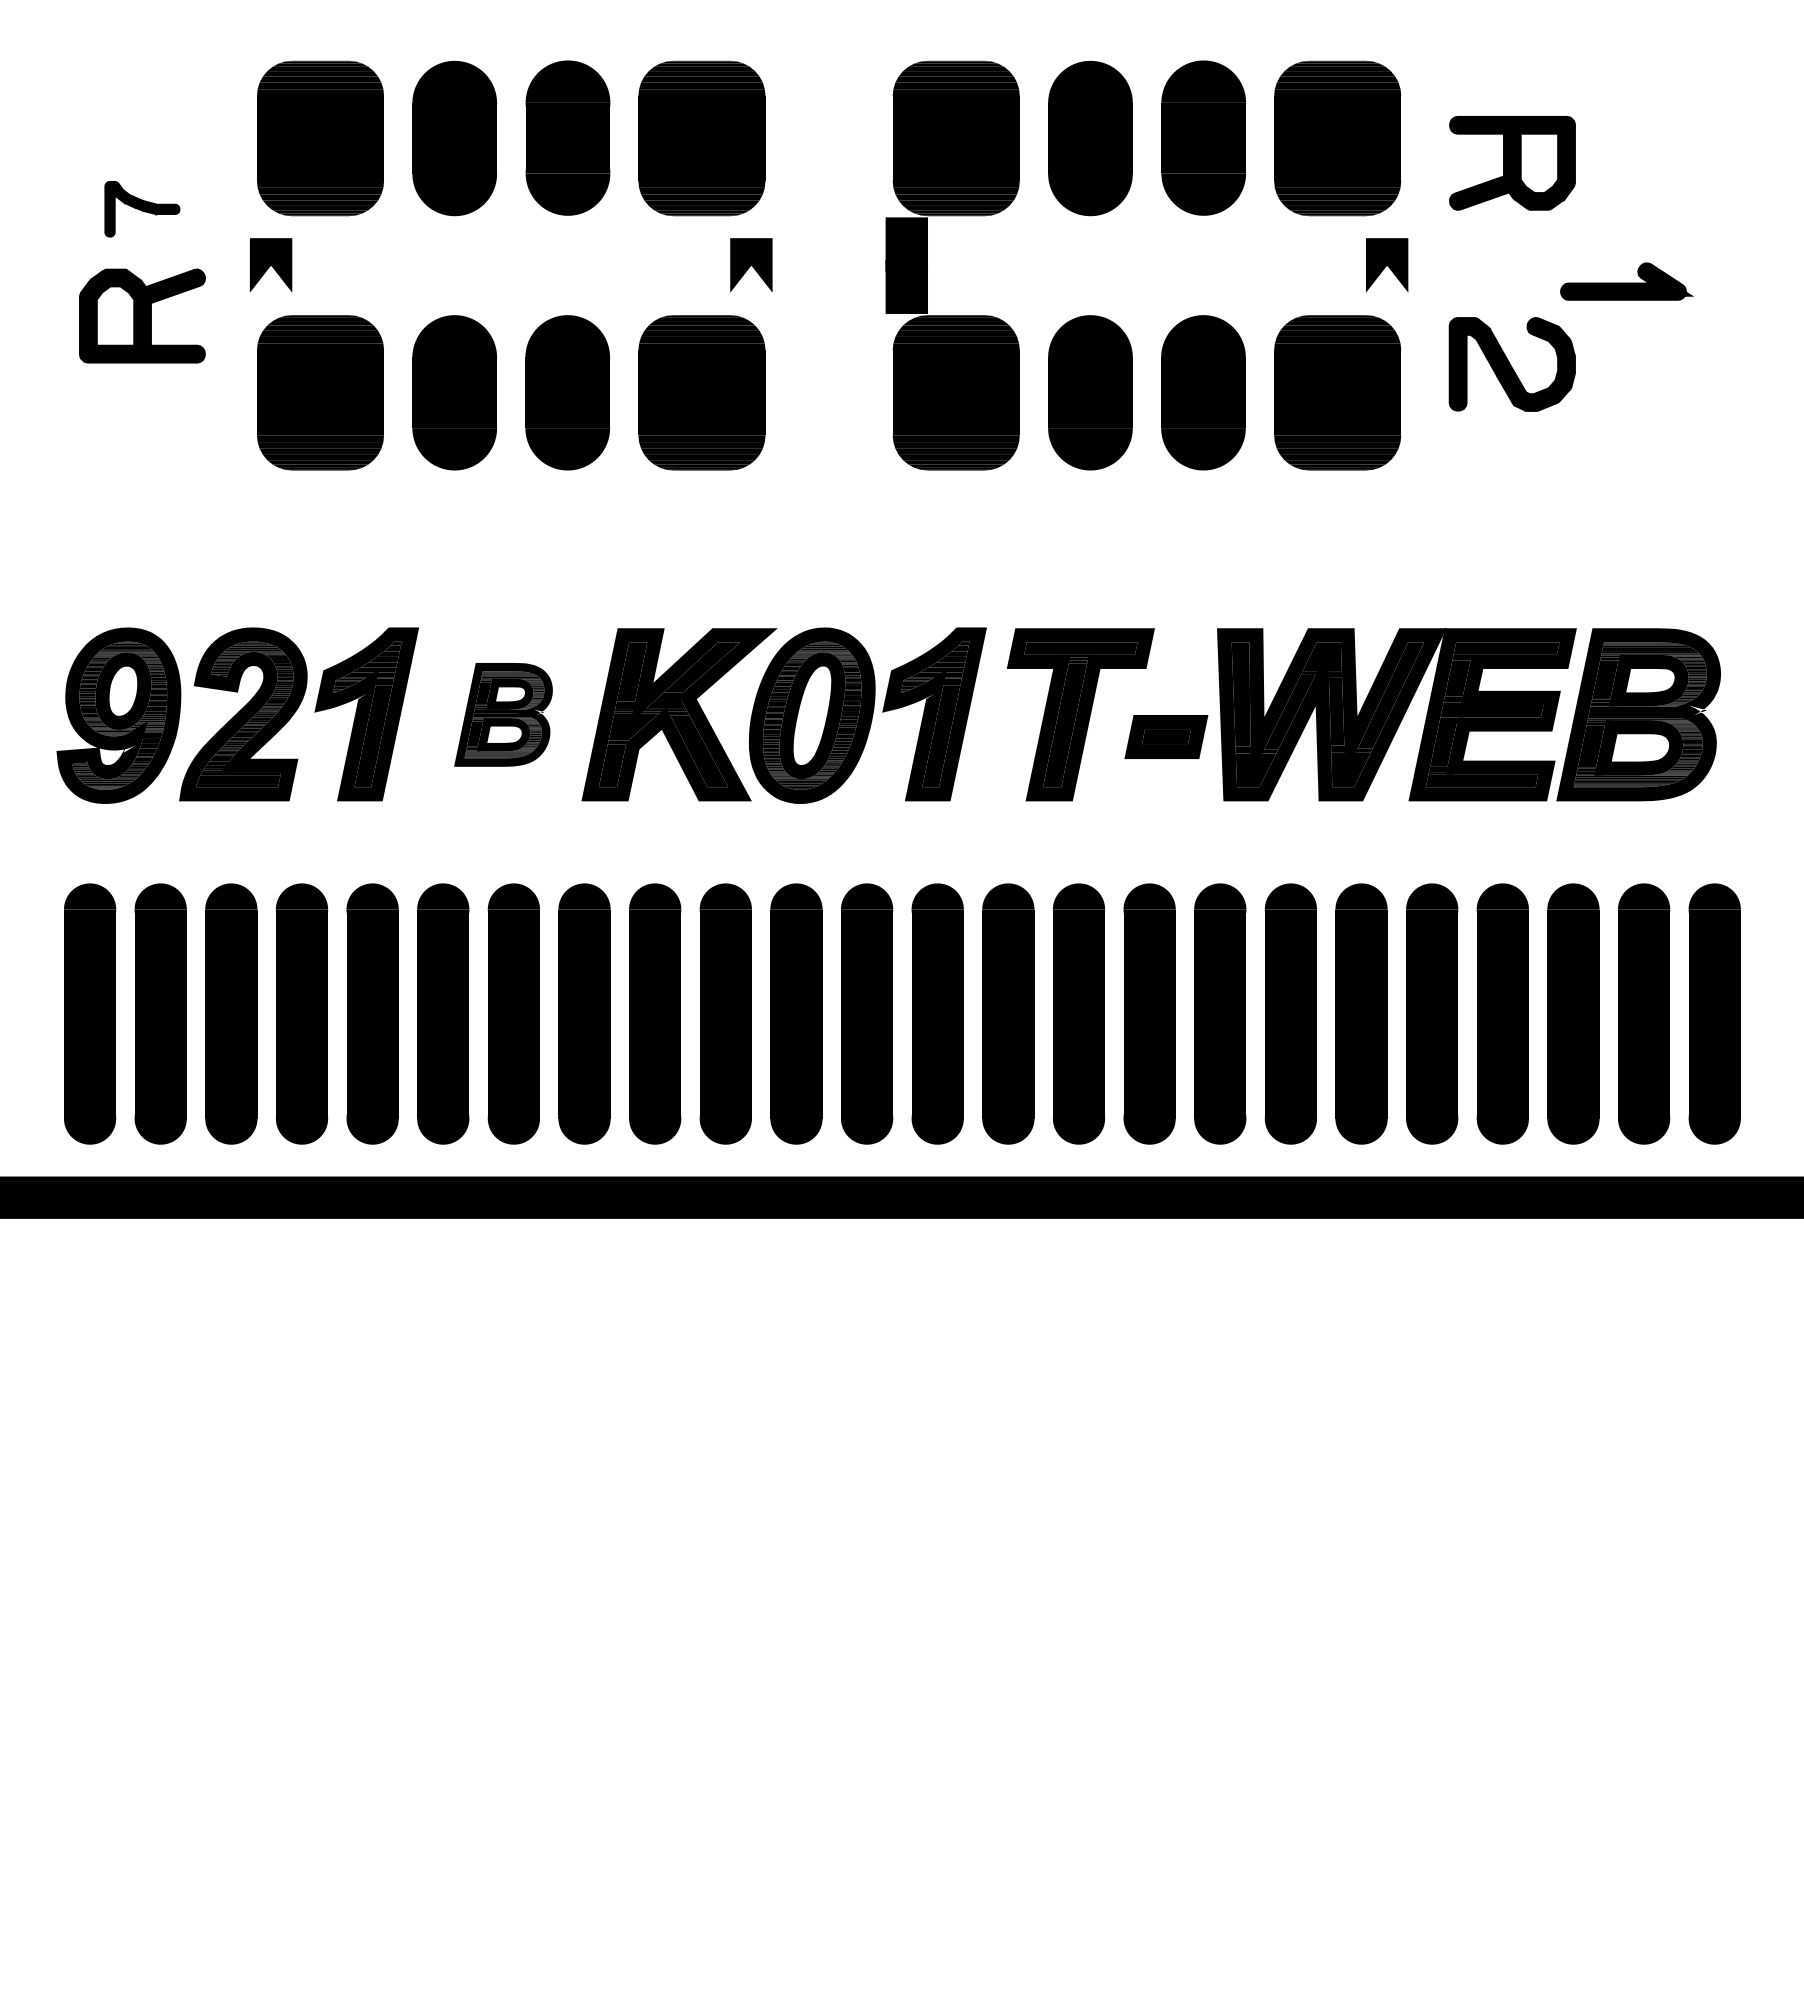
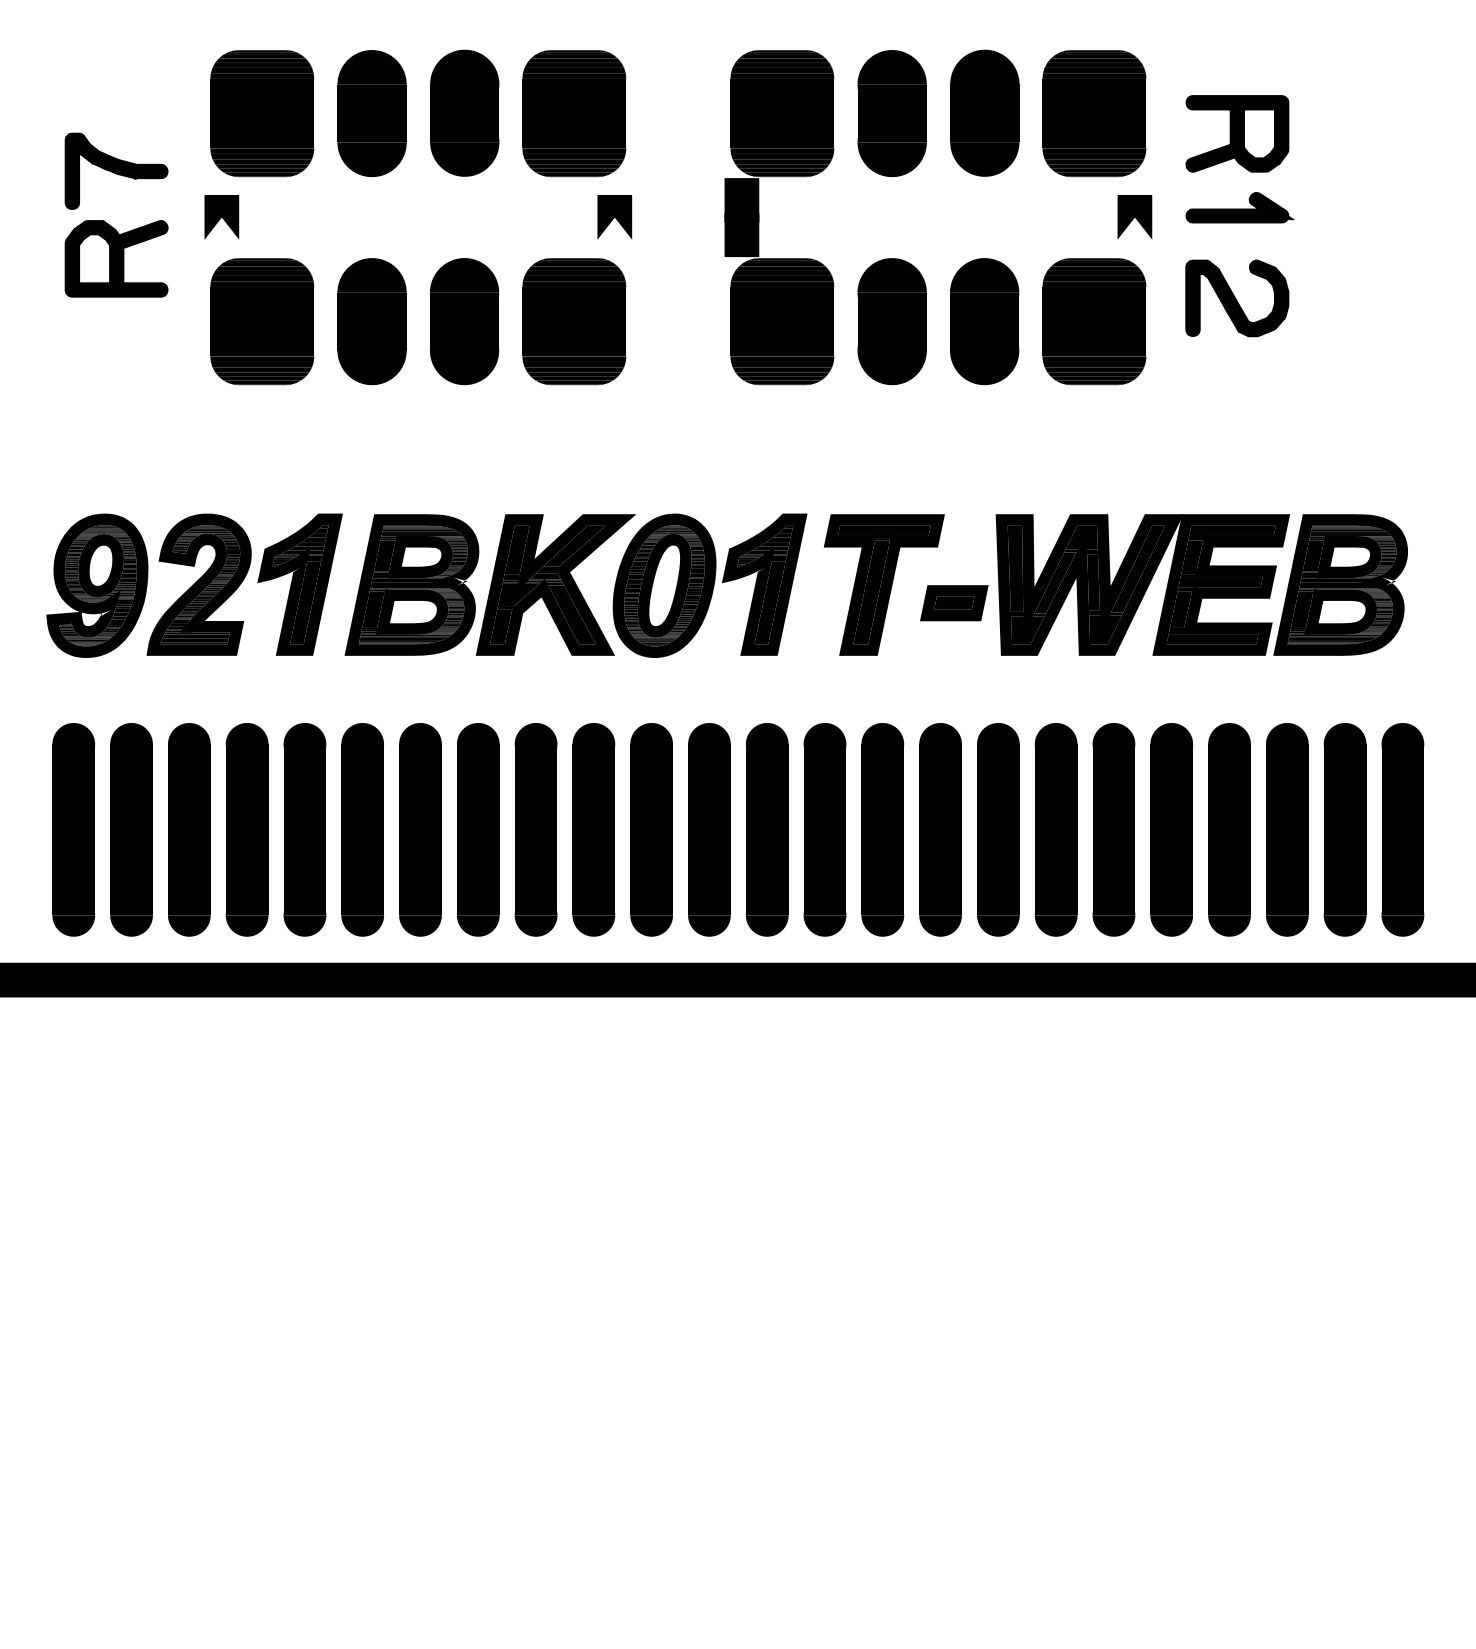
part: (142, 209) -> (116, 171), size x1.67
part: (1626, 281) -> (1239, 207), moved
part: (503, 714) -> (411, 584), size x1.67

